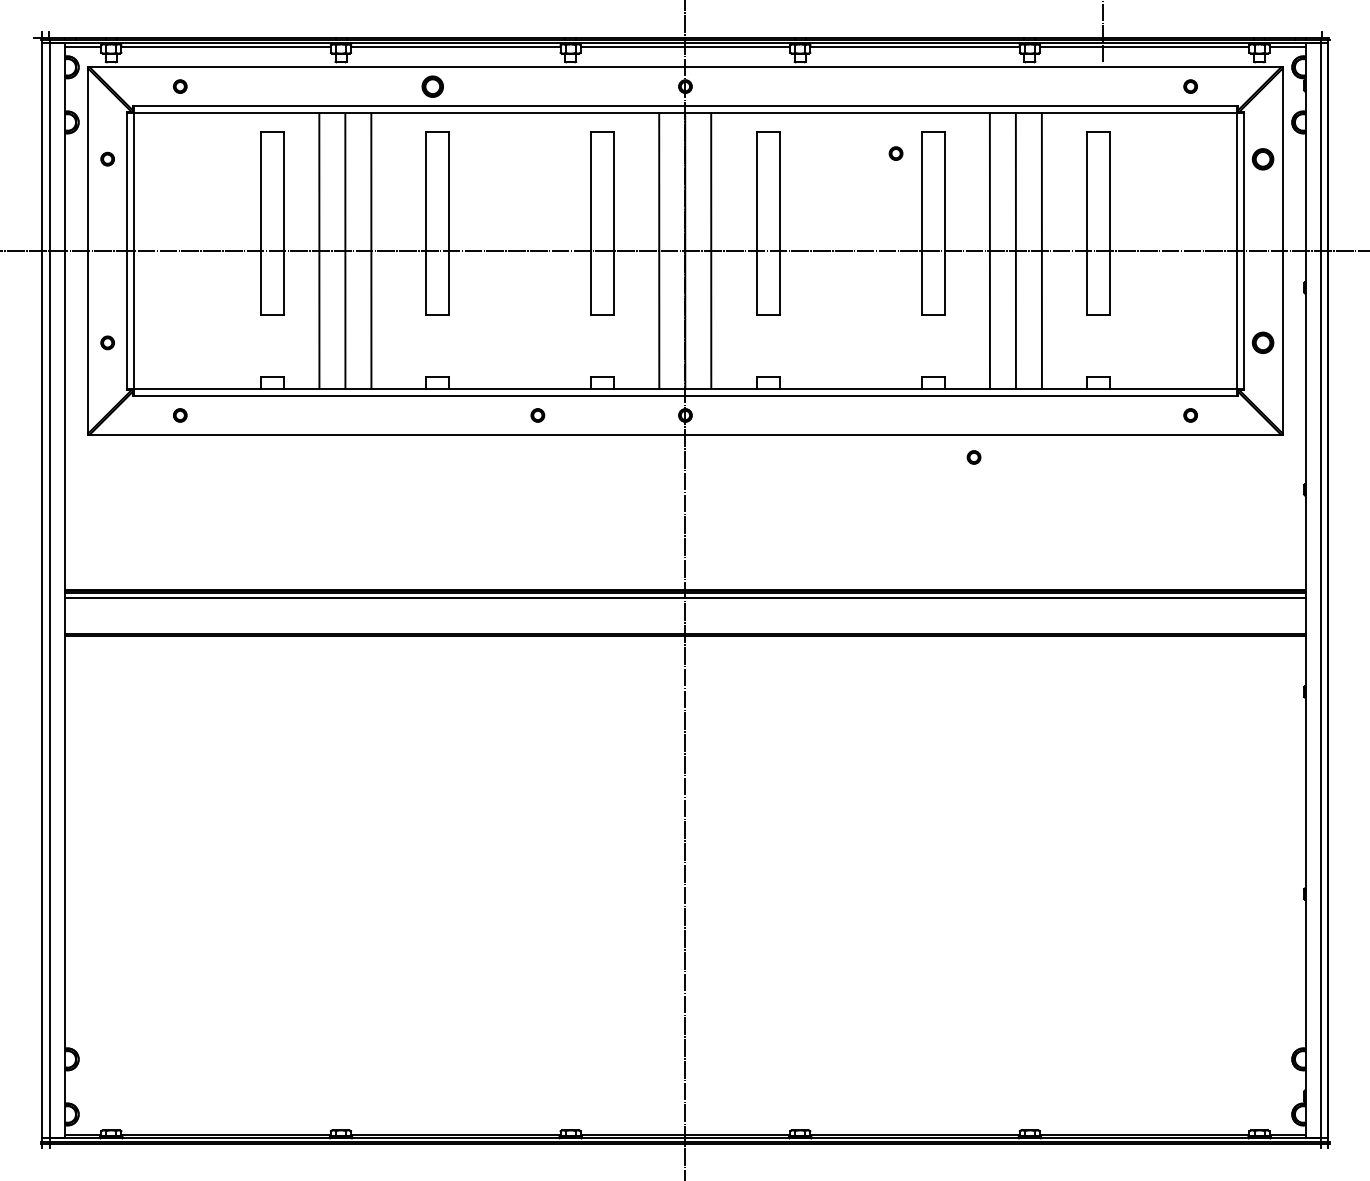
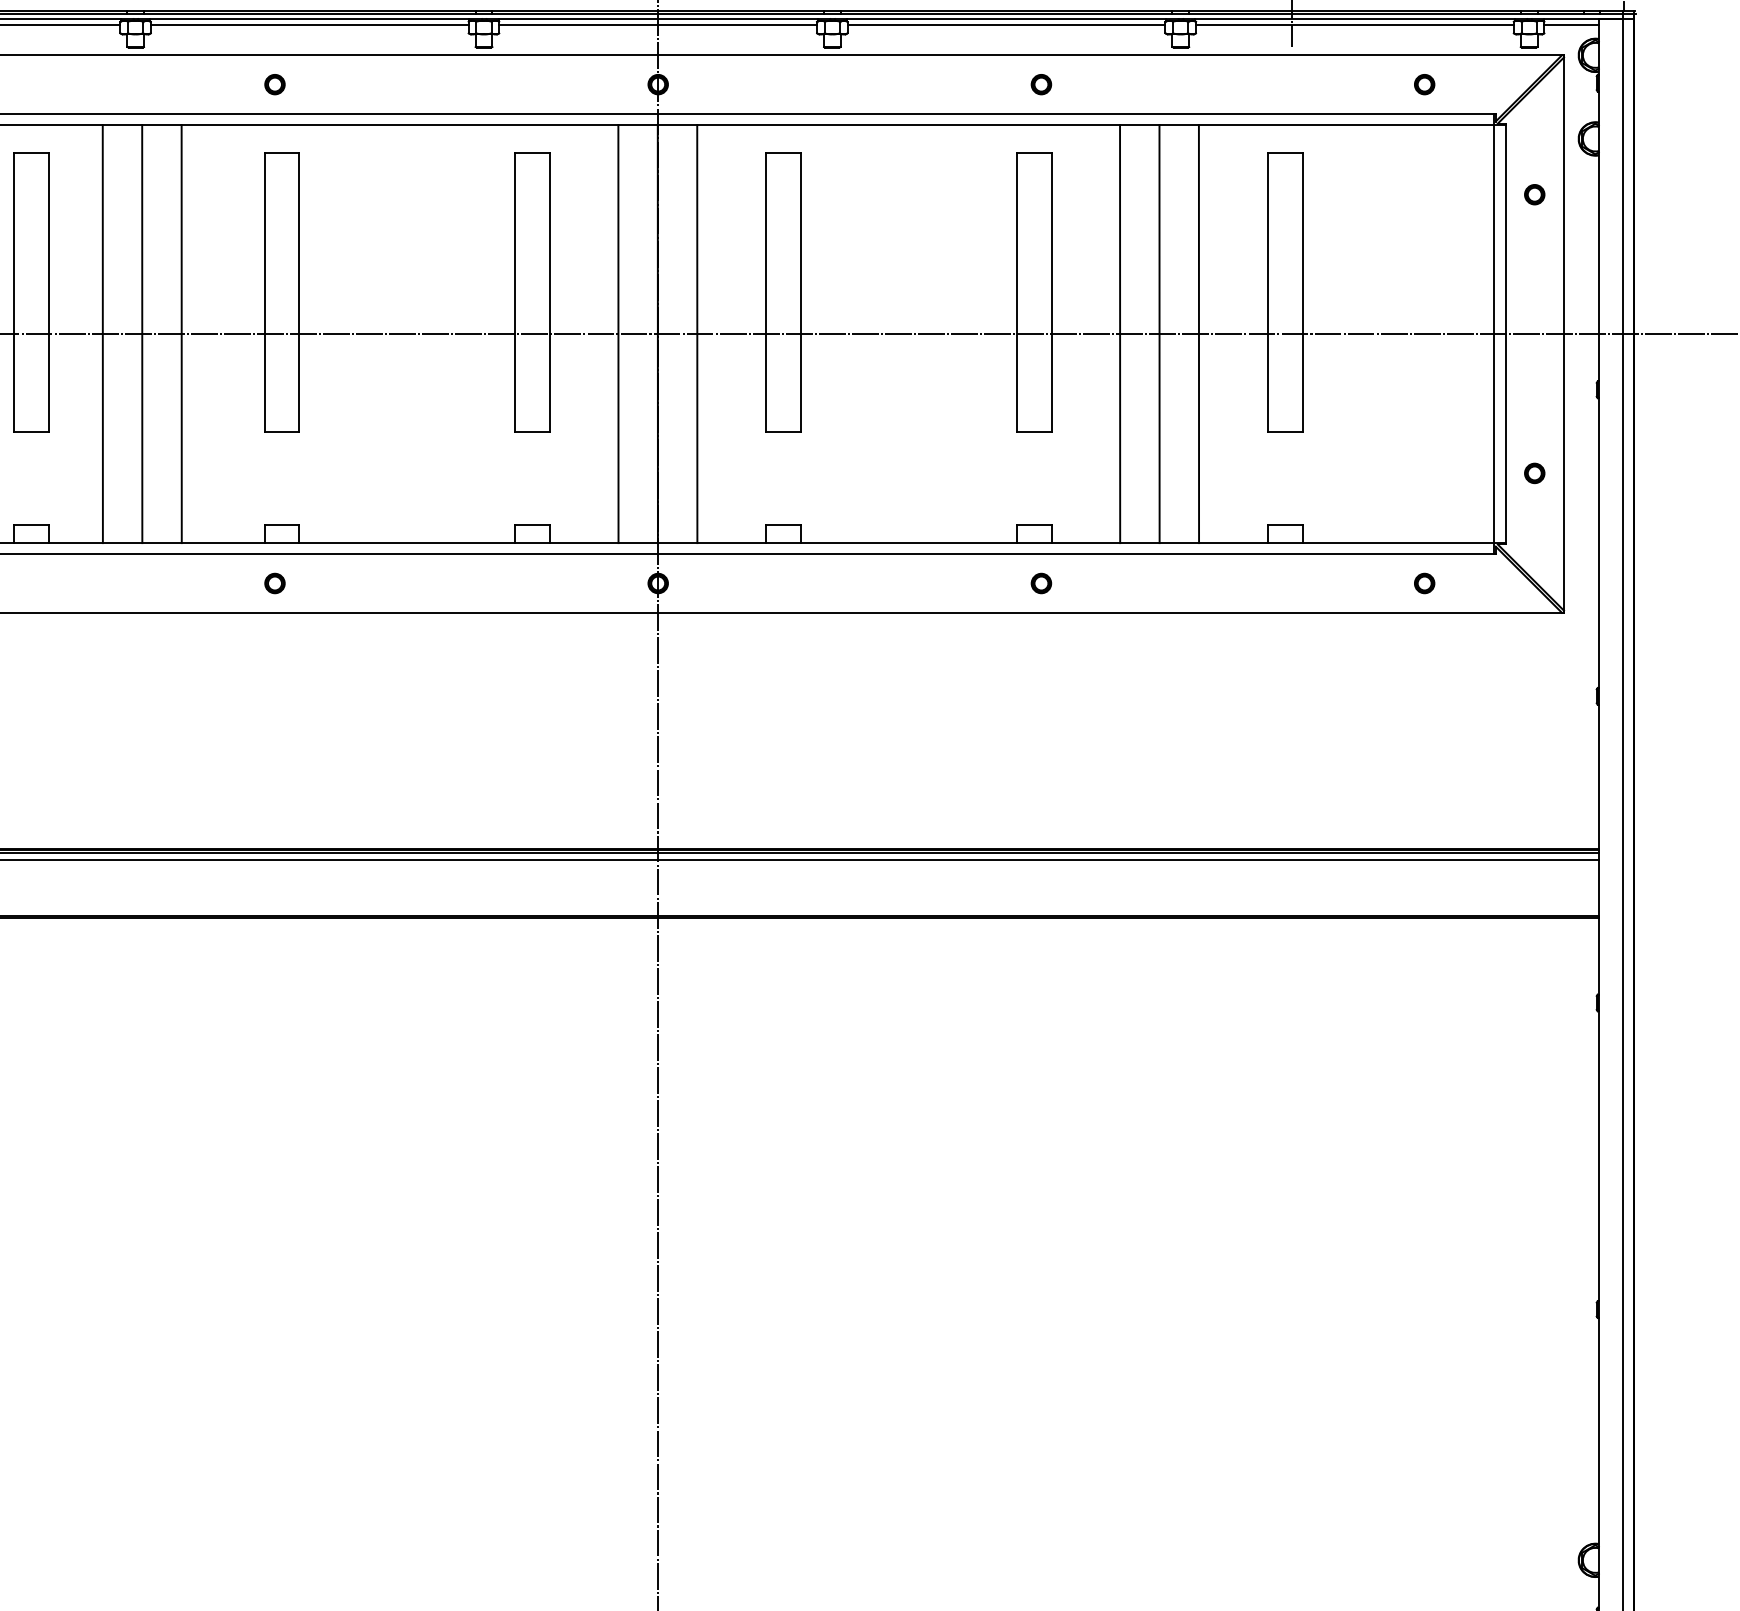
part: (432, 86) -> (274, 84), size x0.62
part: (895, 153) -> (1040, 84), moved
part: (1263, 158) -> (1535, 193), size x0.62
part: (1263, 342) -> (1535, 472), size x0.62
part: (537, 415) -> (274, 583), moved
part: (973, 457) -> (1040, 583), moved

